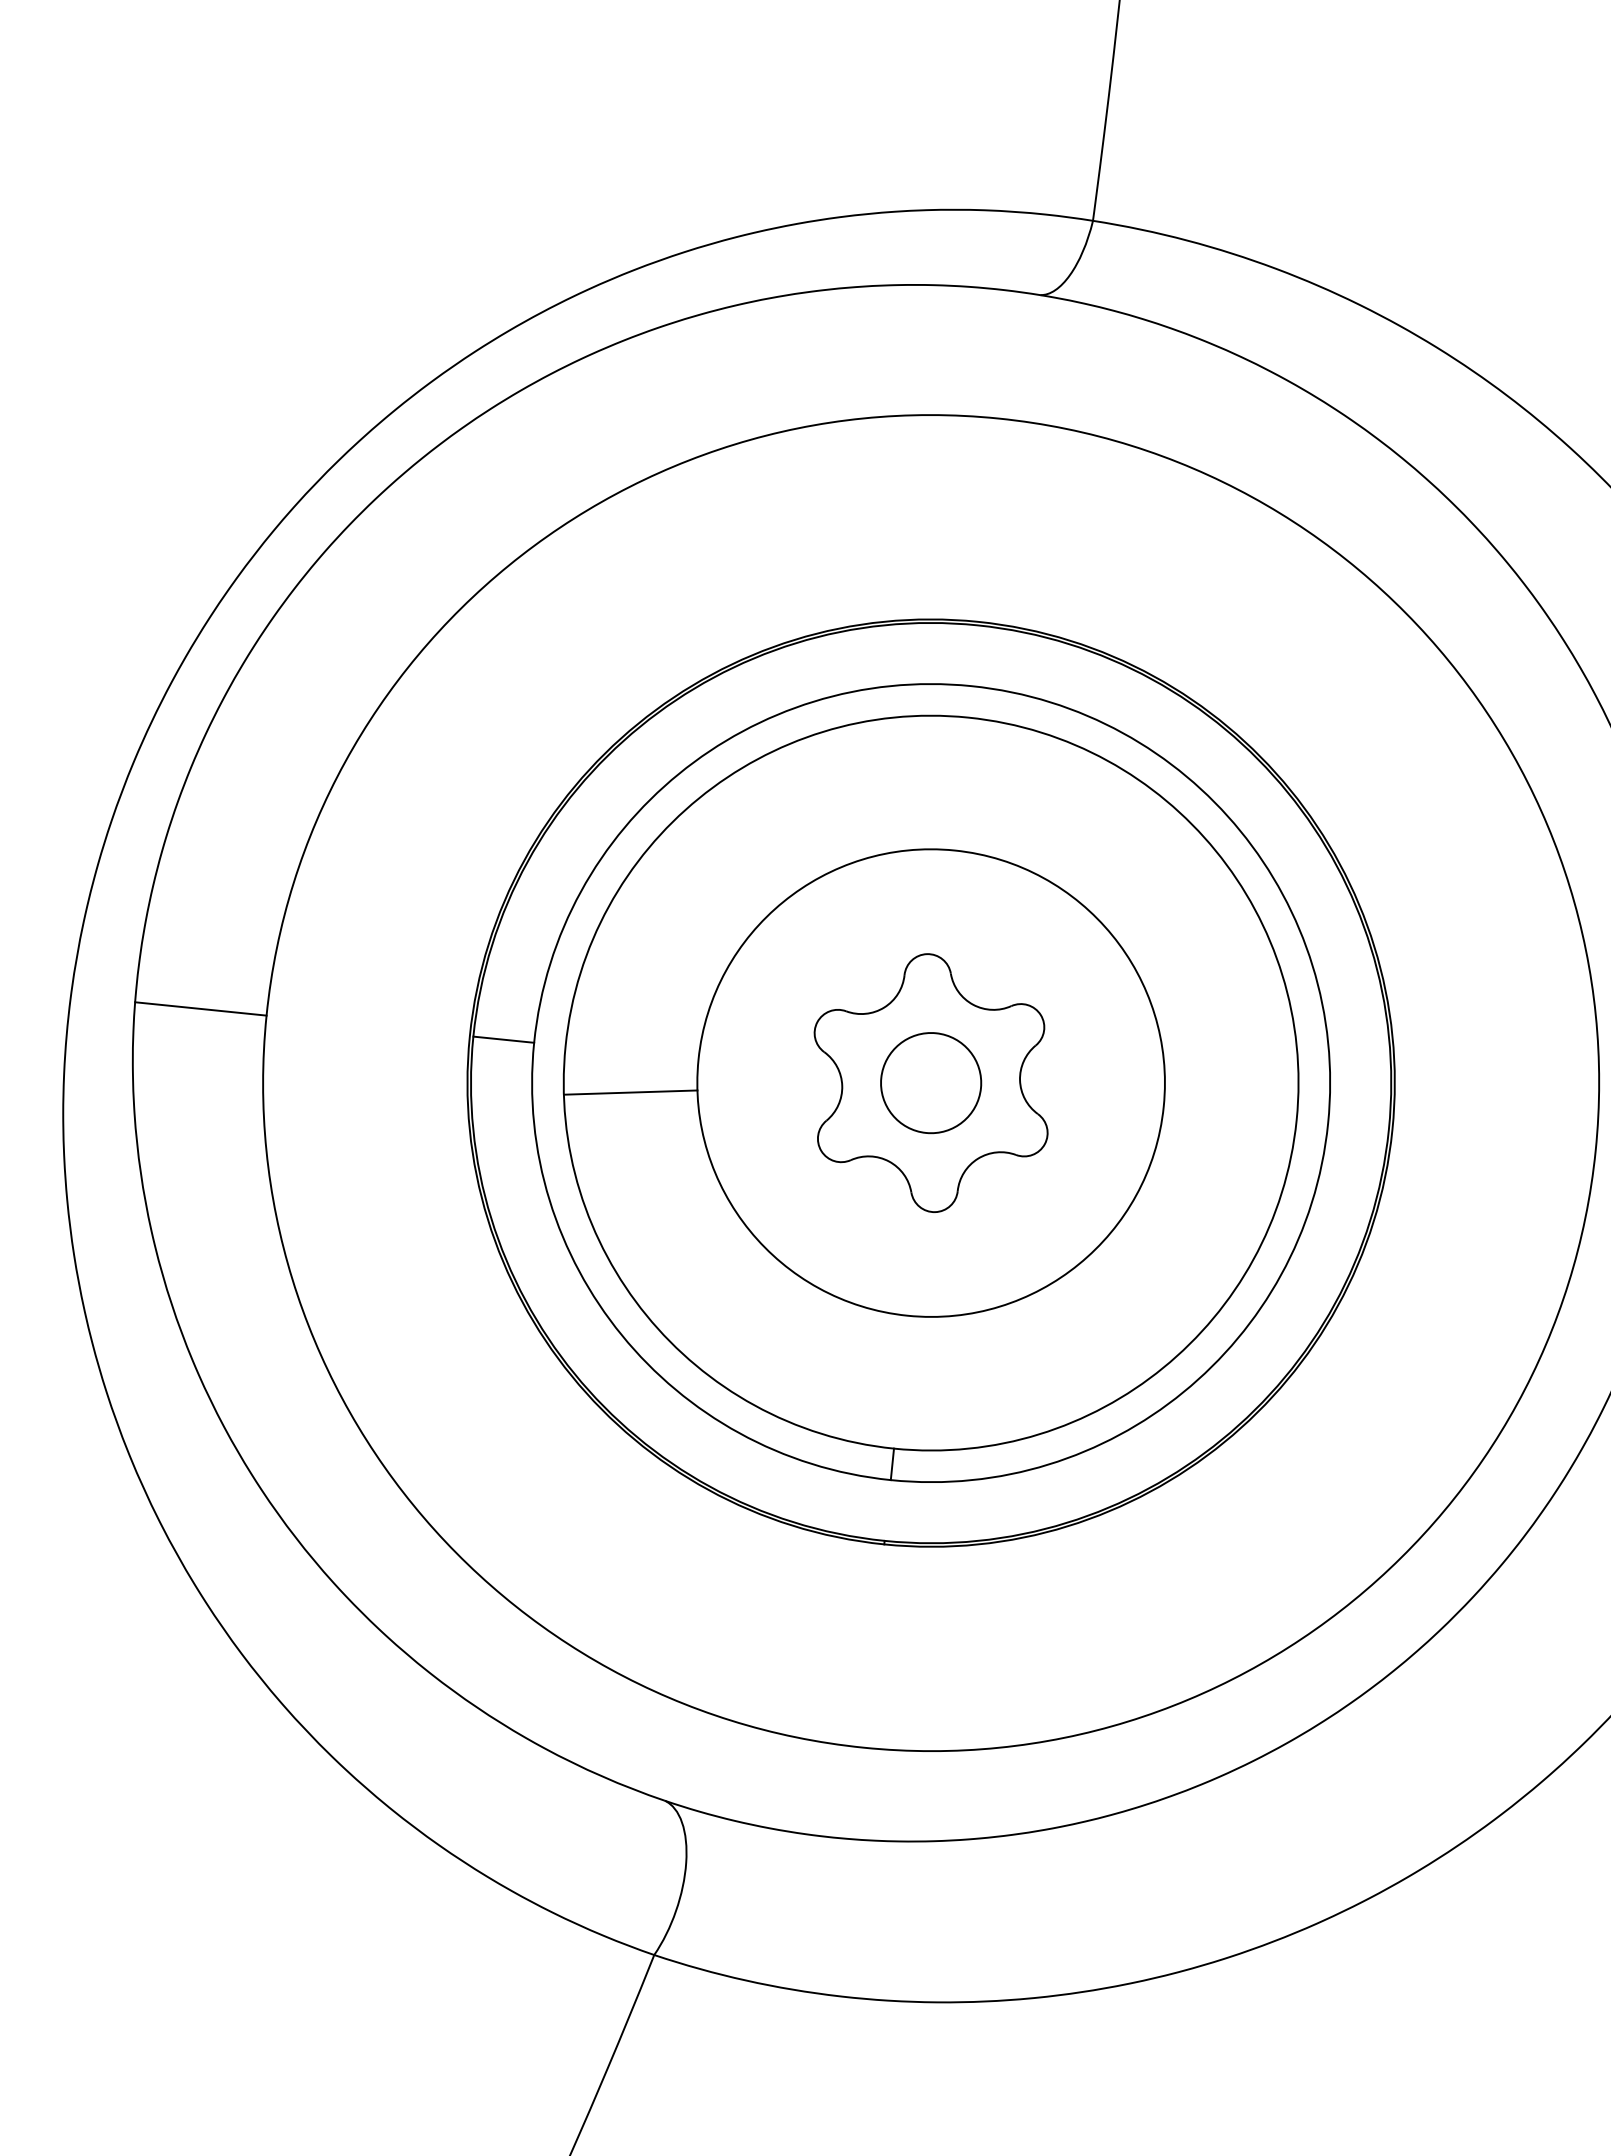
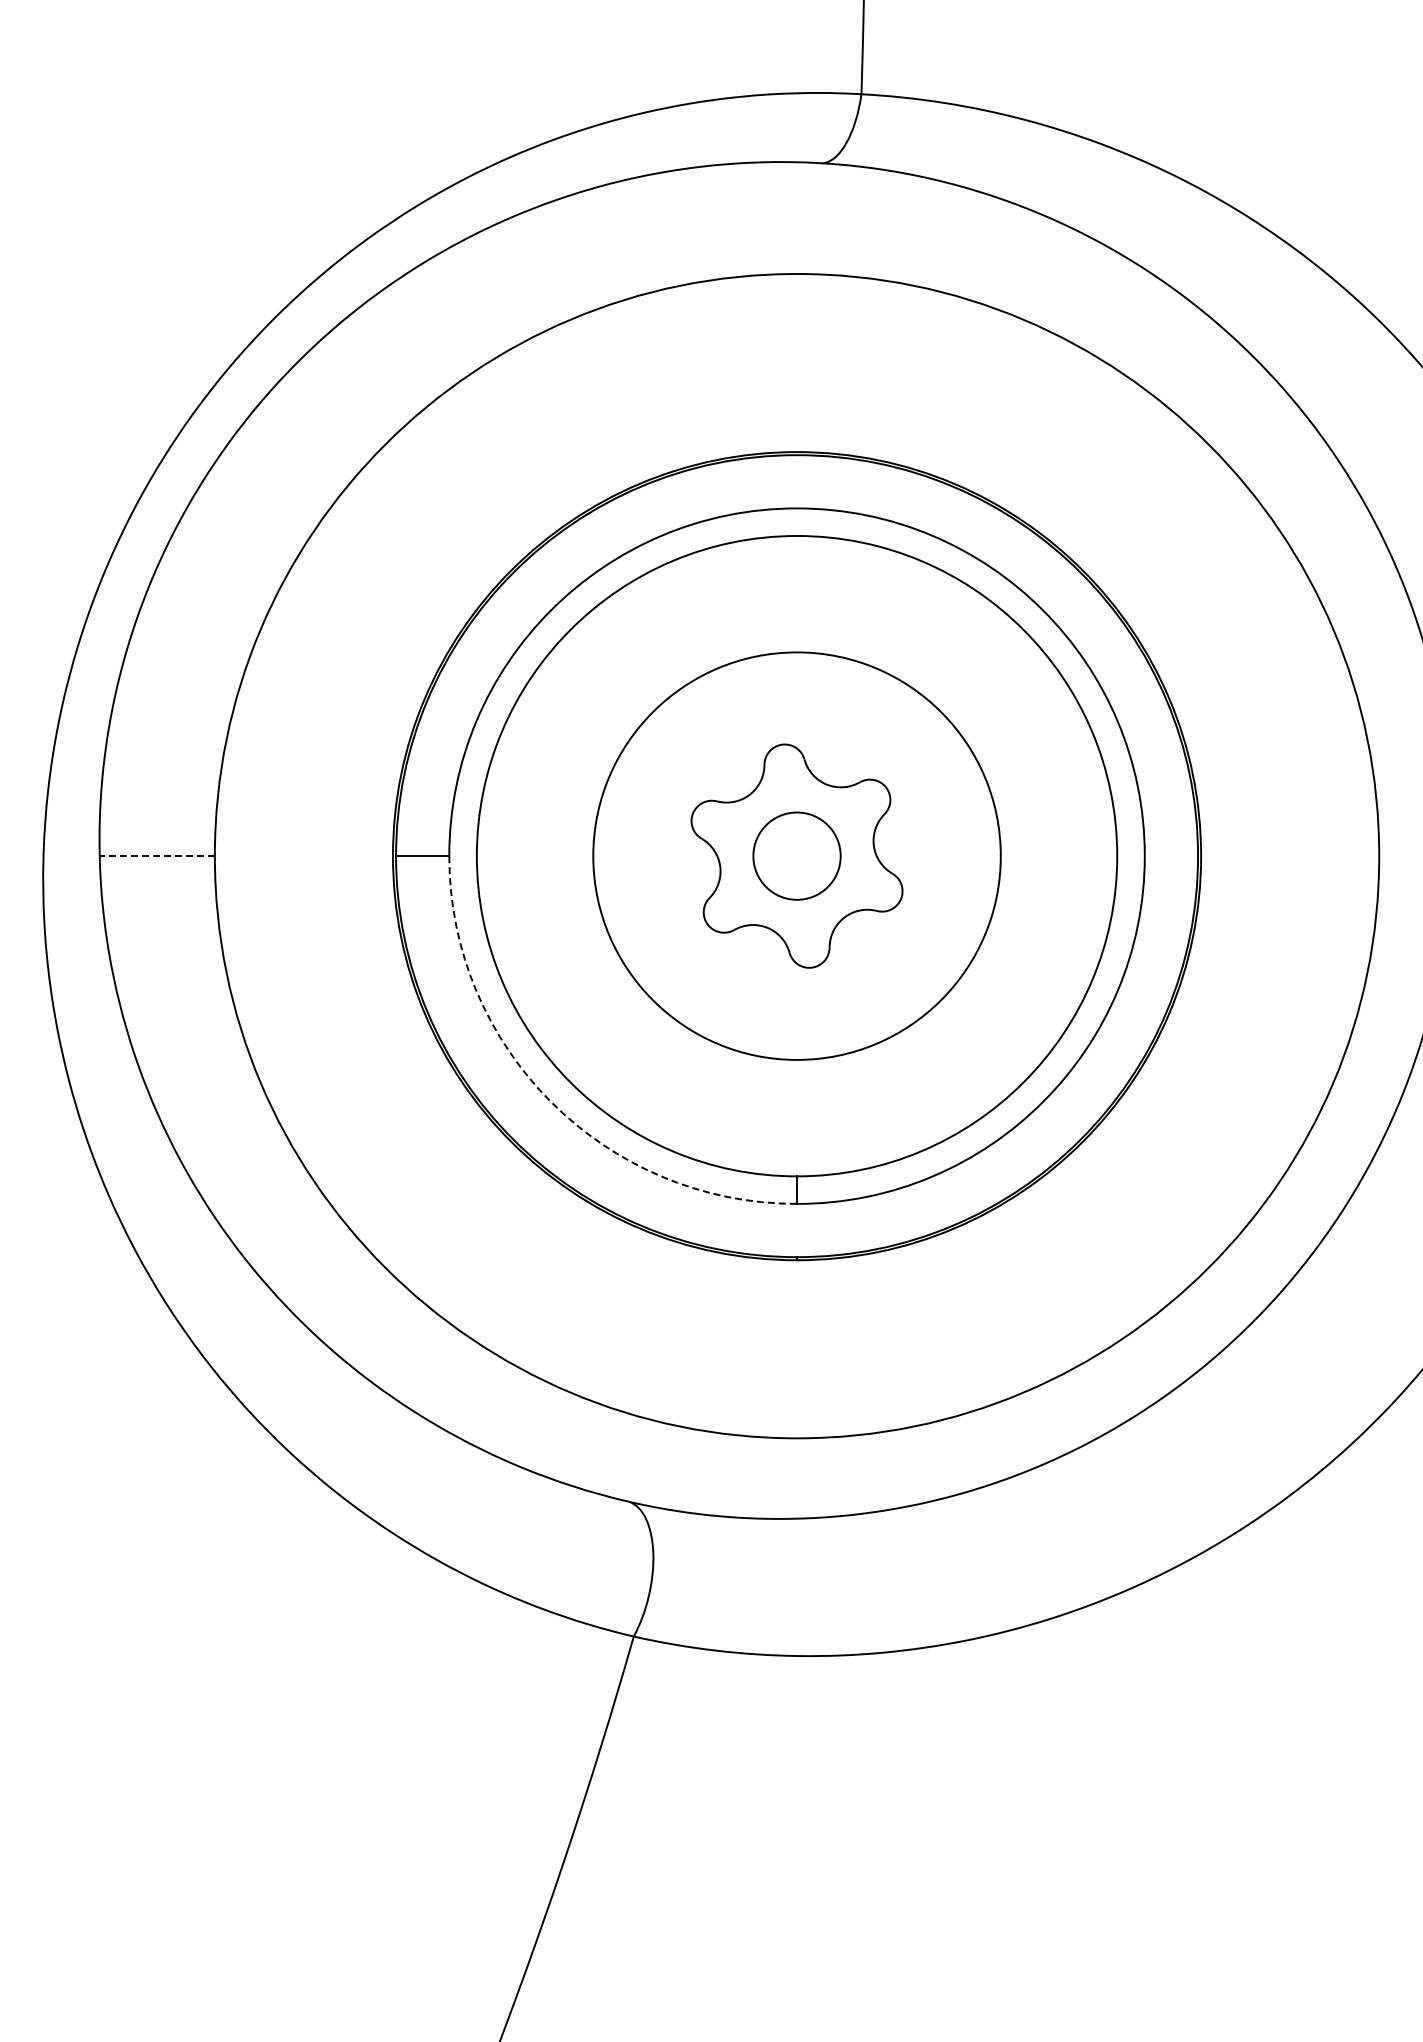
line: (201, 1009) -> (157, 856), solid -> dashed
line: (630, 1092) -> (537, 890), removed
arc: (622, 1335) -> (551, 1102), solid -> dashed

